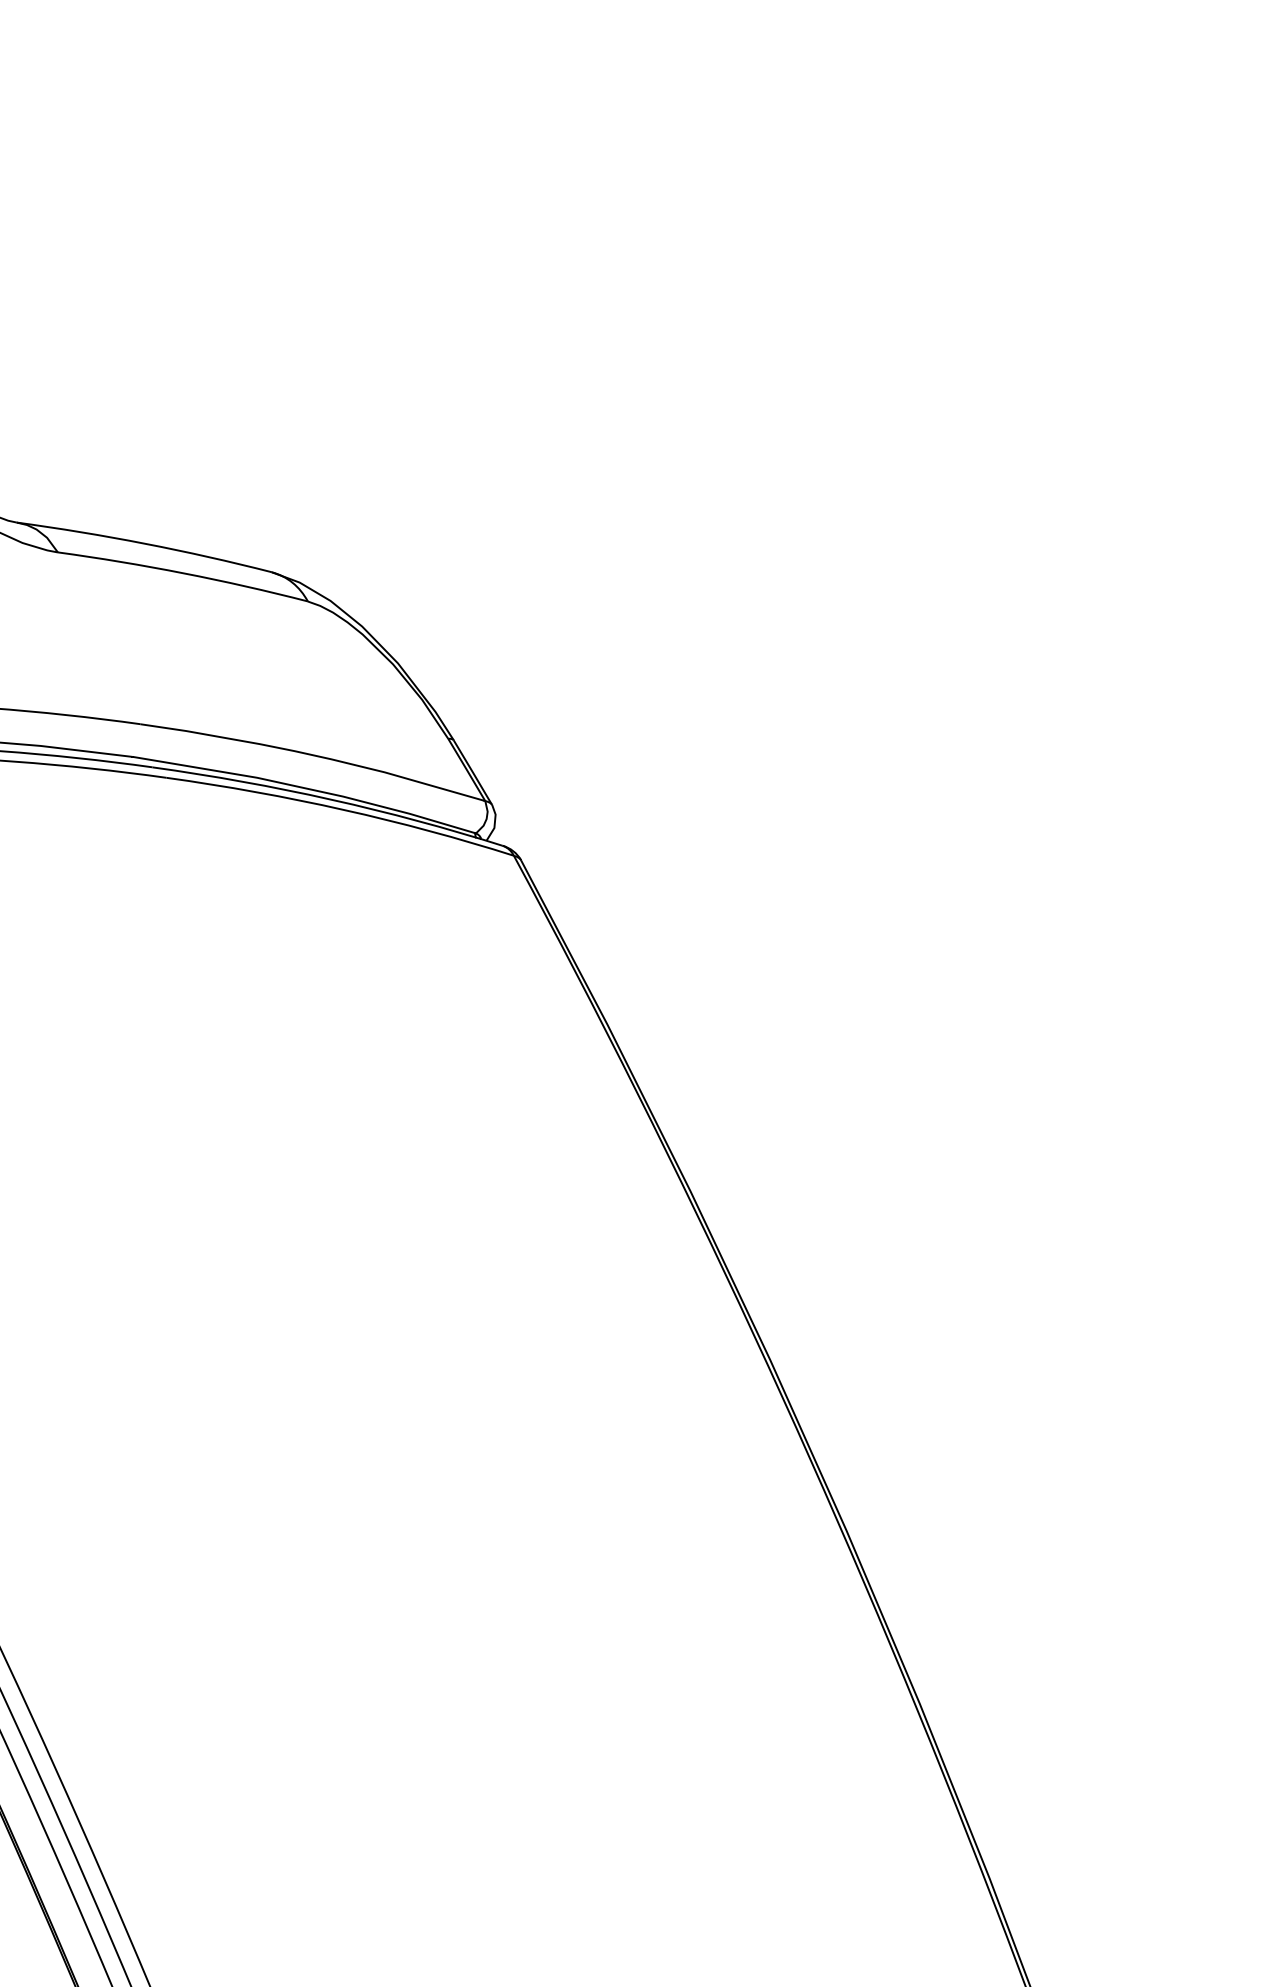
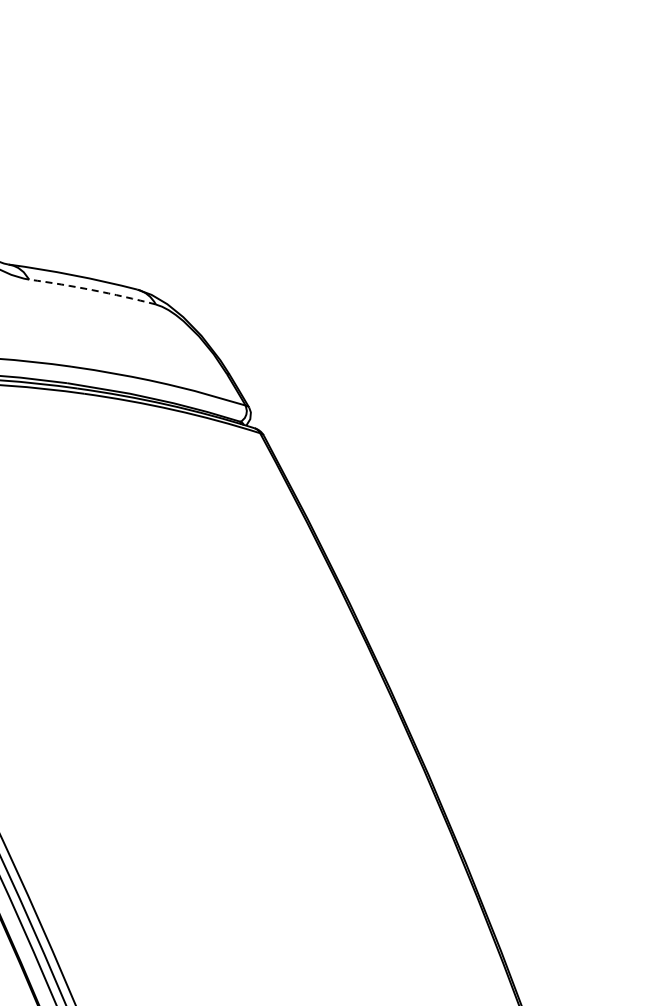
arc: (182, 573) -> (92, 290), solid -> dashed

